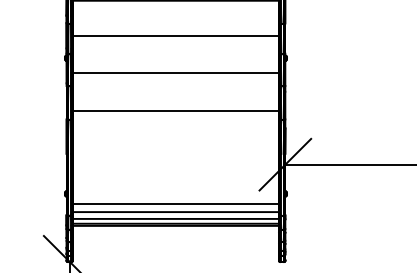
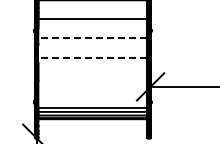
line: (175, 73) -> (92, 38), solid -> dashed
line: (175, 110) -> (92, 58), solid -> dashed

